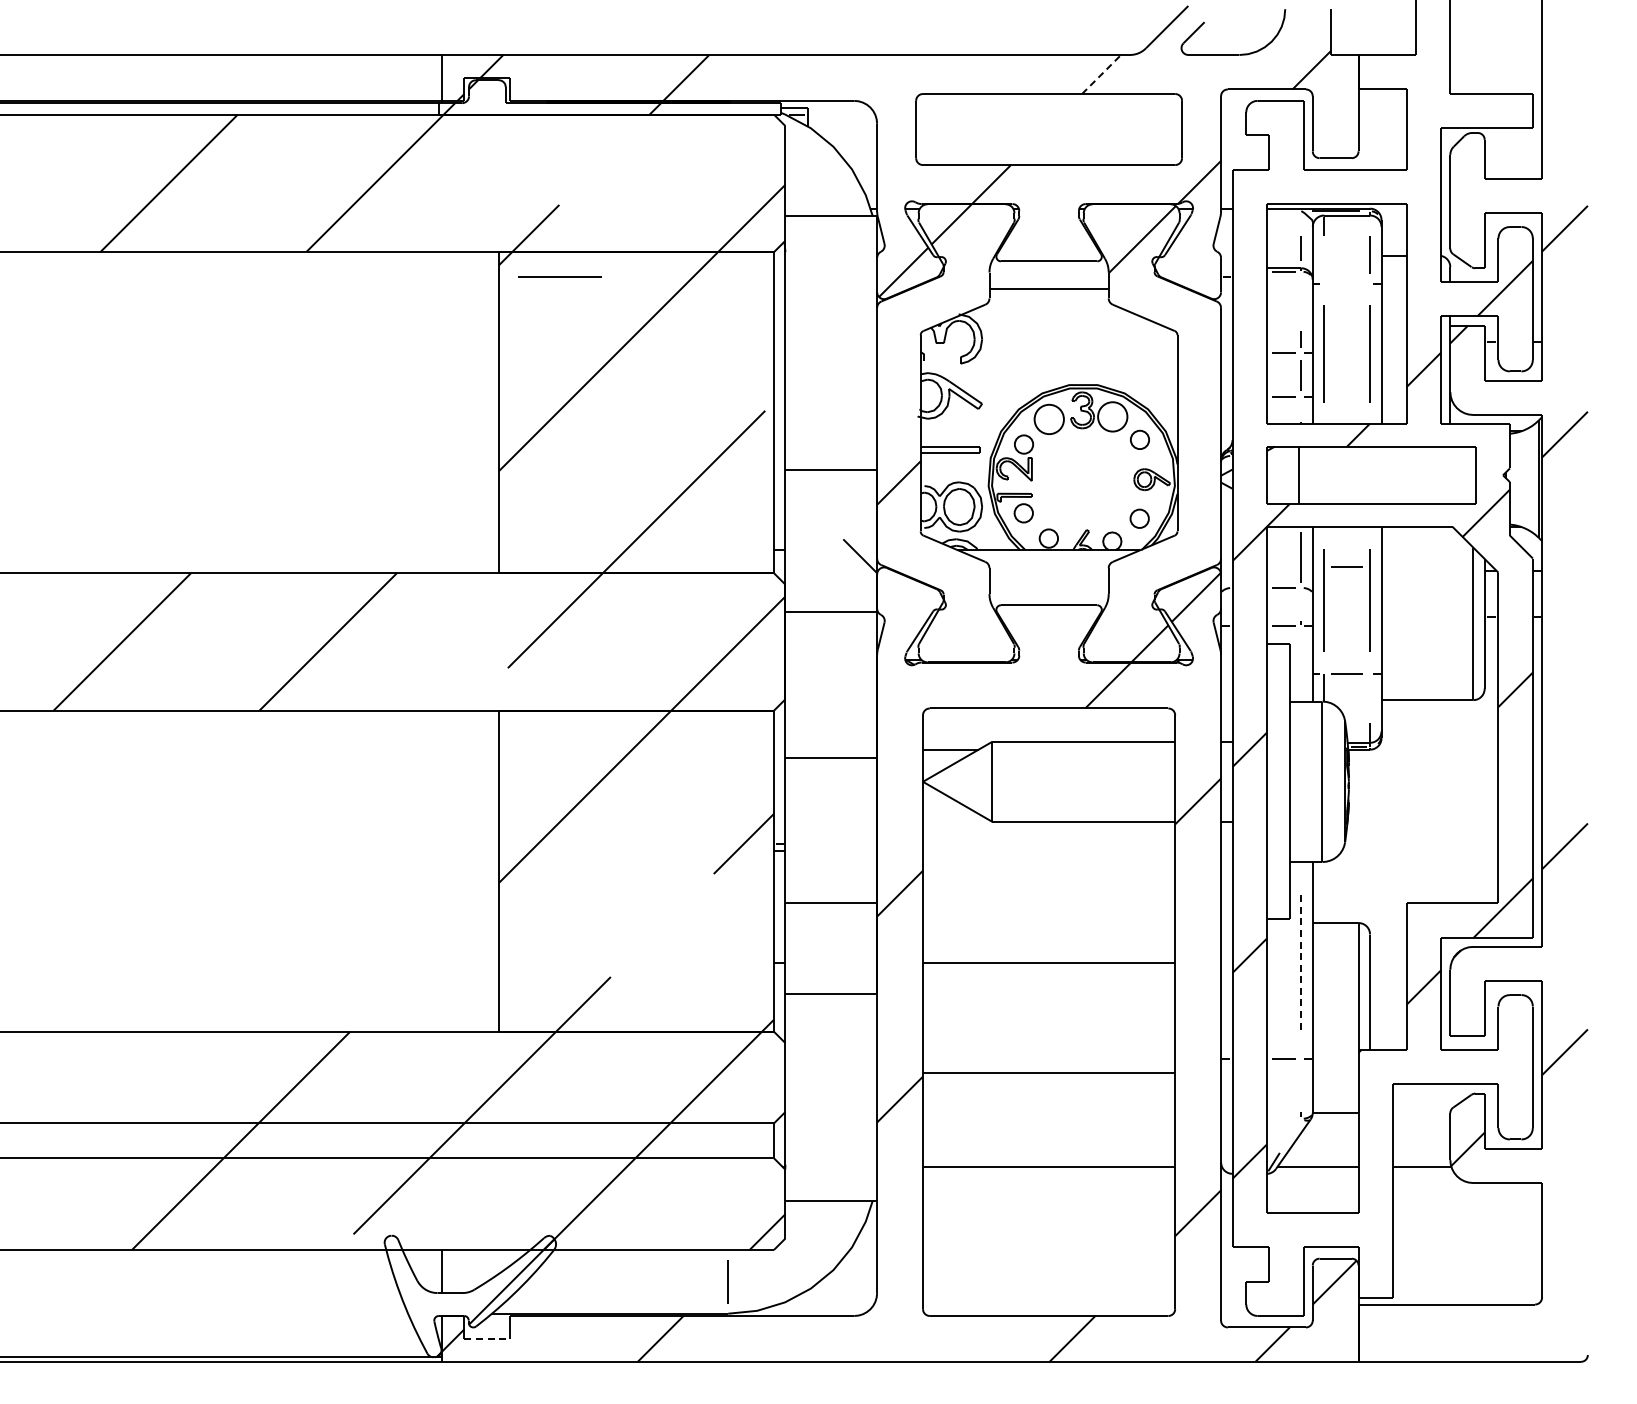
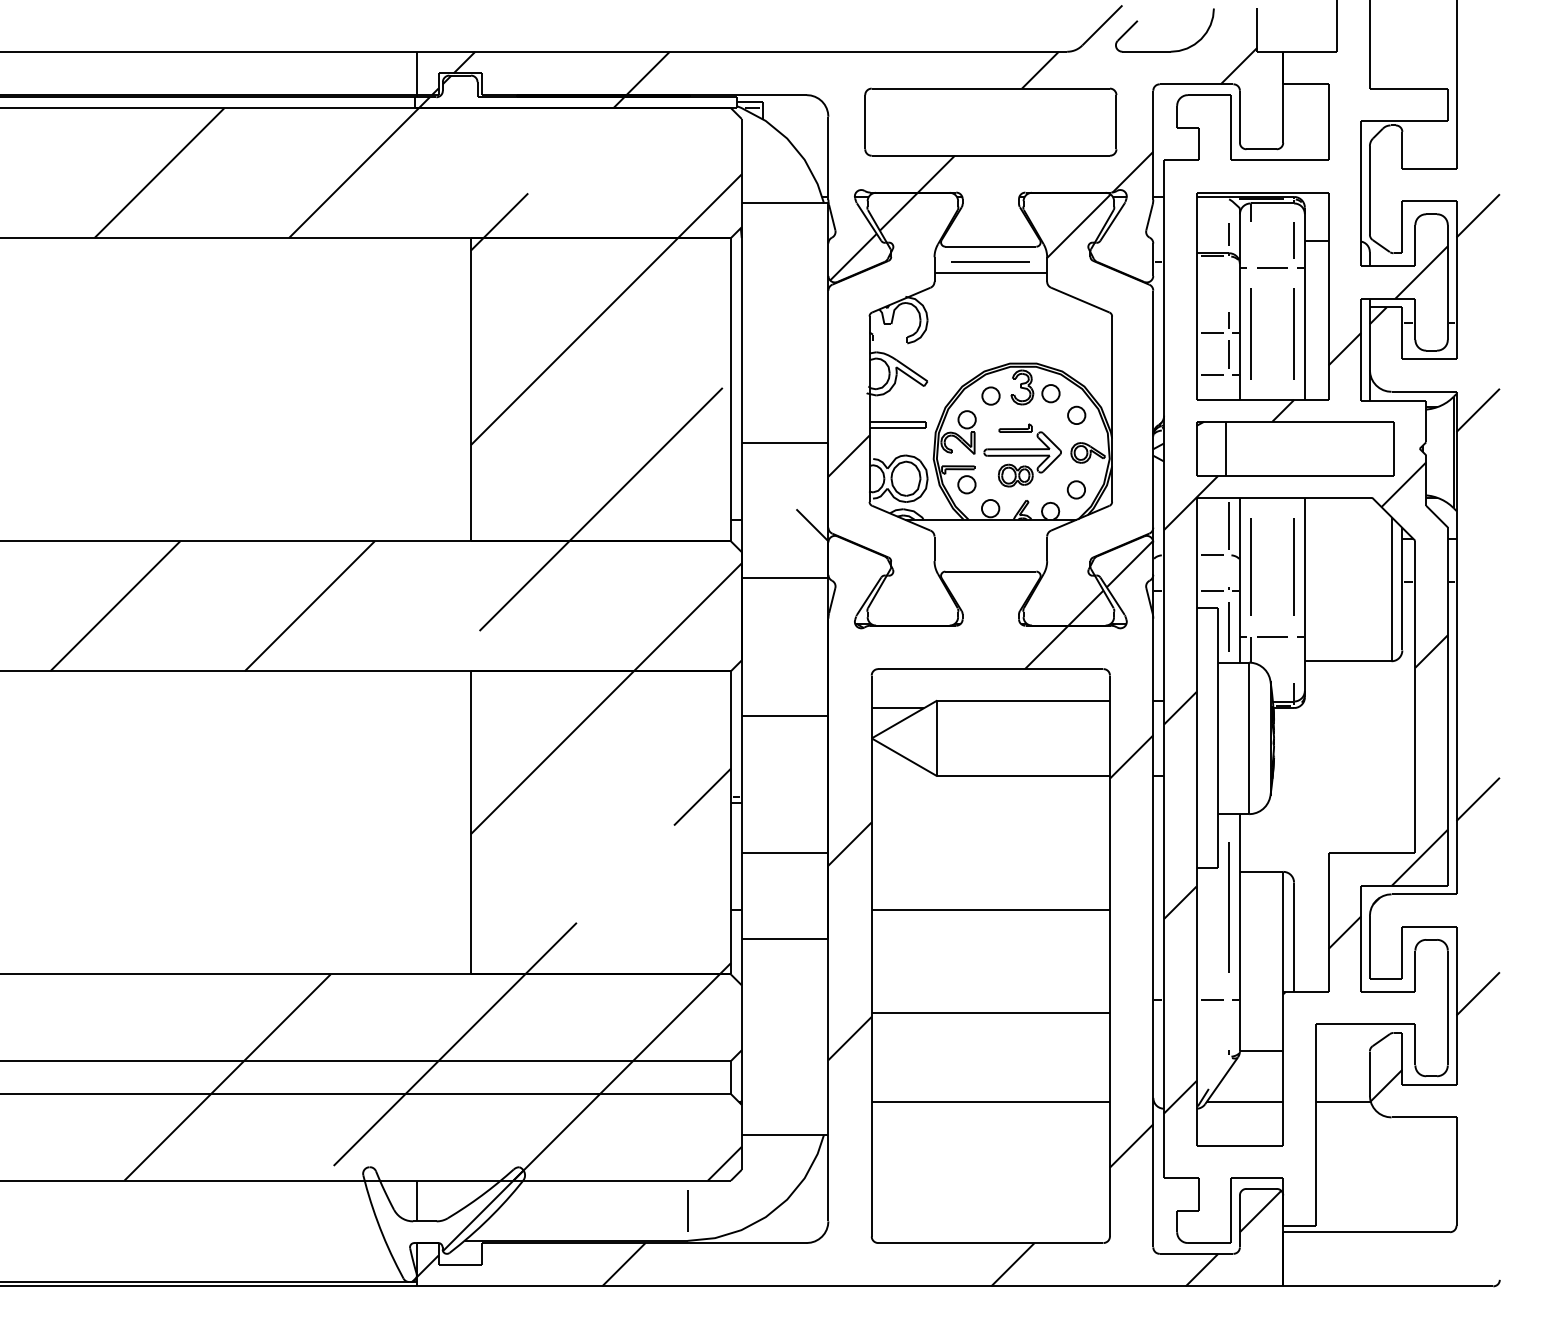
line: (1101, 74) -> (1040, 70), dashed -> solid
line: (559, 276) -> (990, 261), moved
circle: (1112, 416) -> (1050, 393), size x0.62
circle: (1049, 419) -> (991, 396), size x0.62
part: (1082, 482) -> (1022, 455), added
line: (1346, 566) -> (1271, 267), moved
line: (1300, 663) -> (1228, 626), added
line: (1301, 960) -> (1229, 907), dashed -> solid
line: (487, 1338) -> (460, 1264), dashed -> solid

